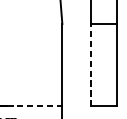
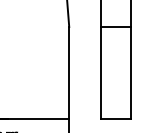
line: (90, 64) -> (100, 72), dashed -> solid
line: (34, 106) -> (38, 118), dashed -> solid

